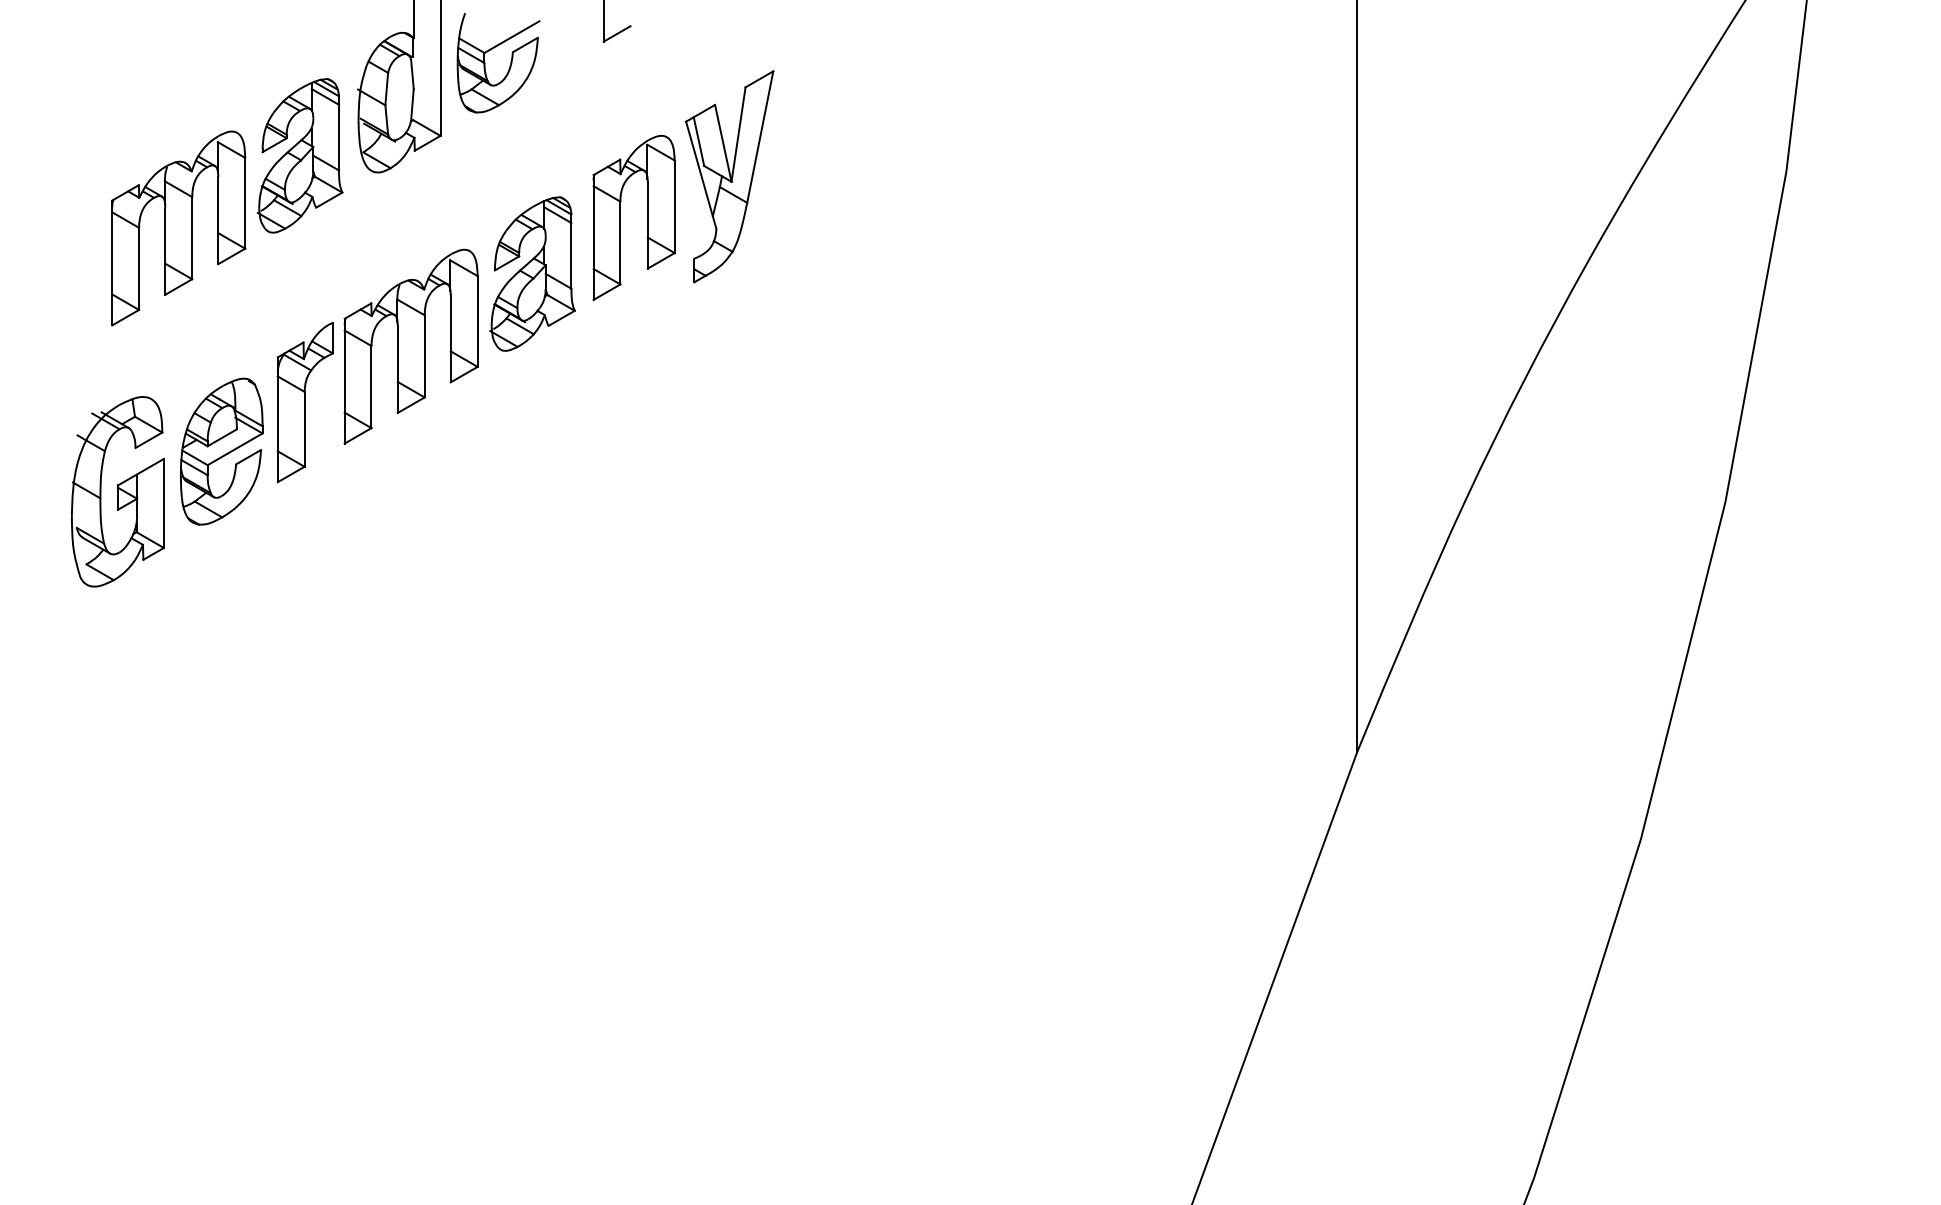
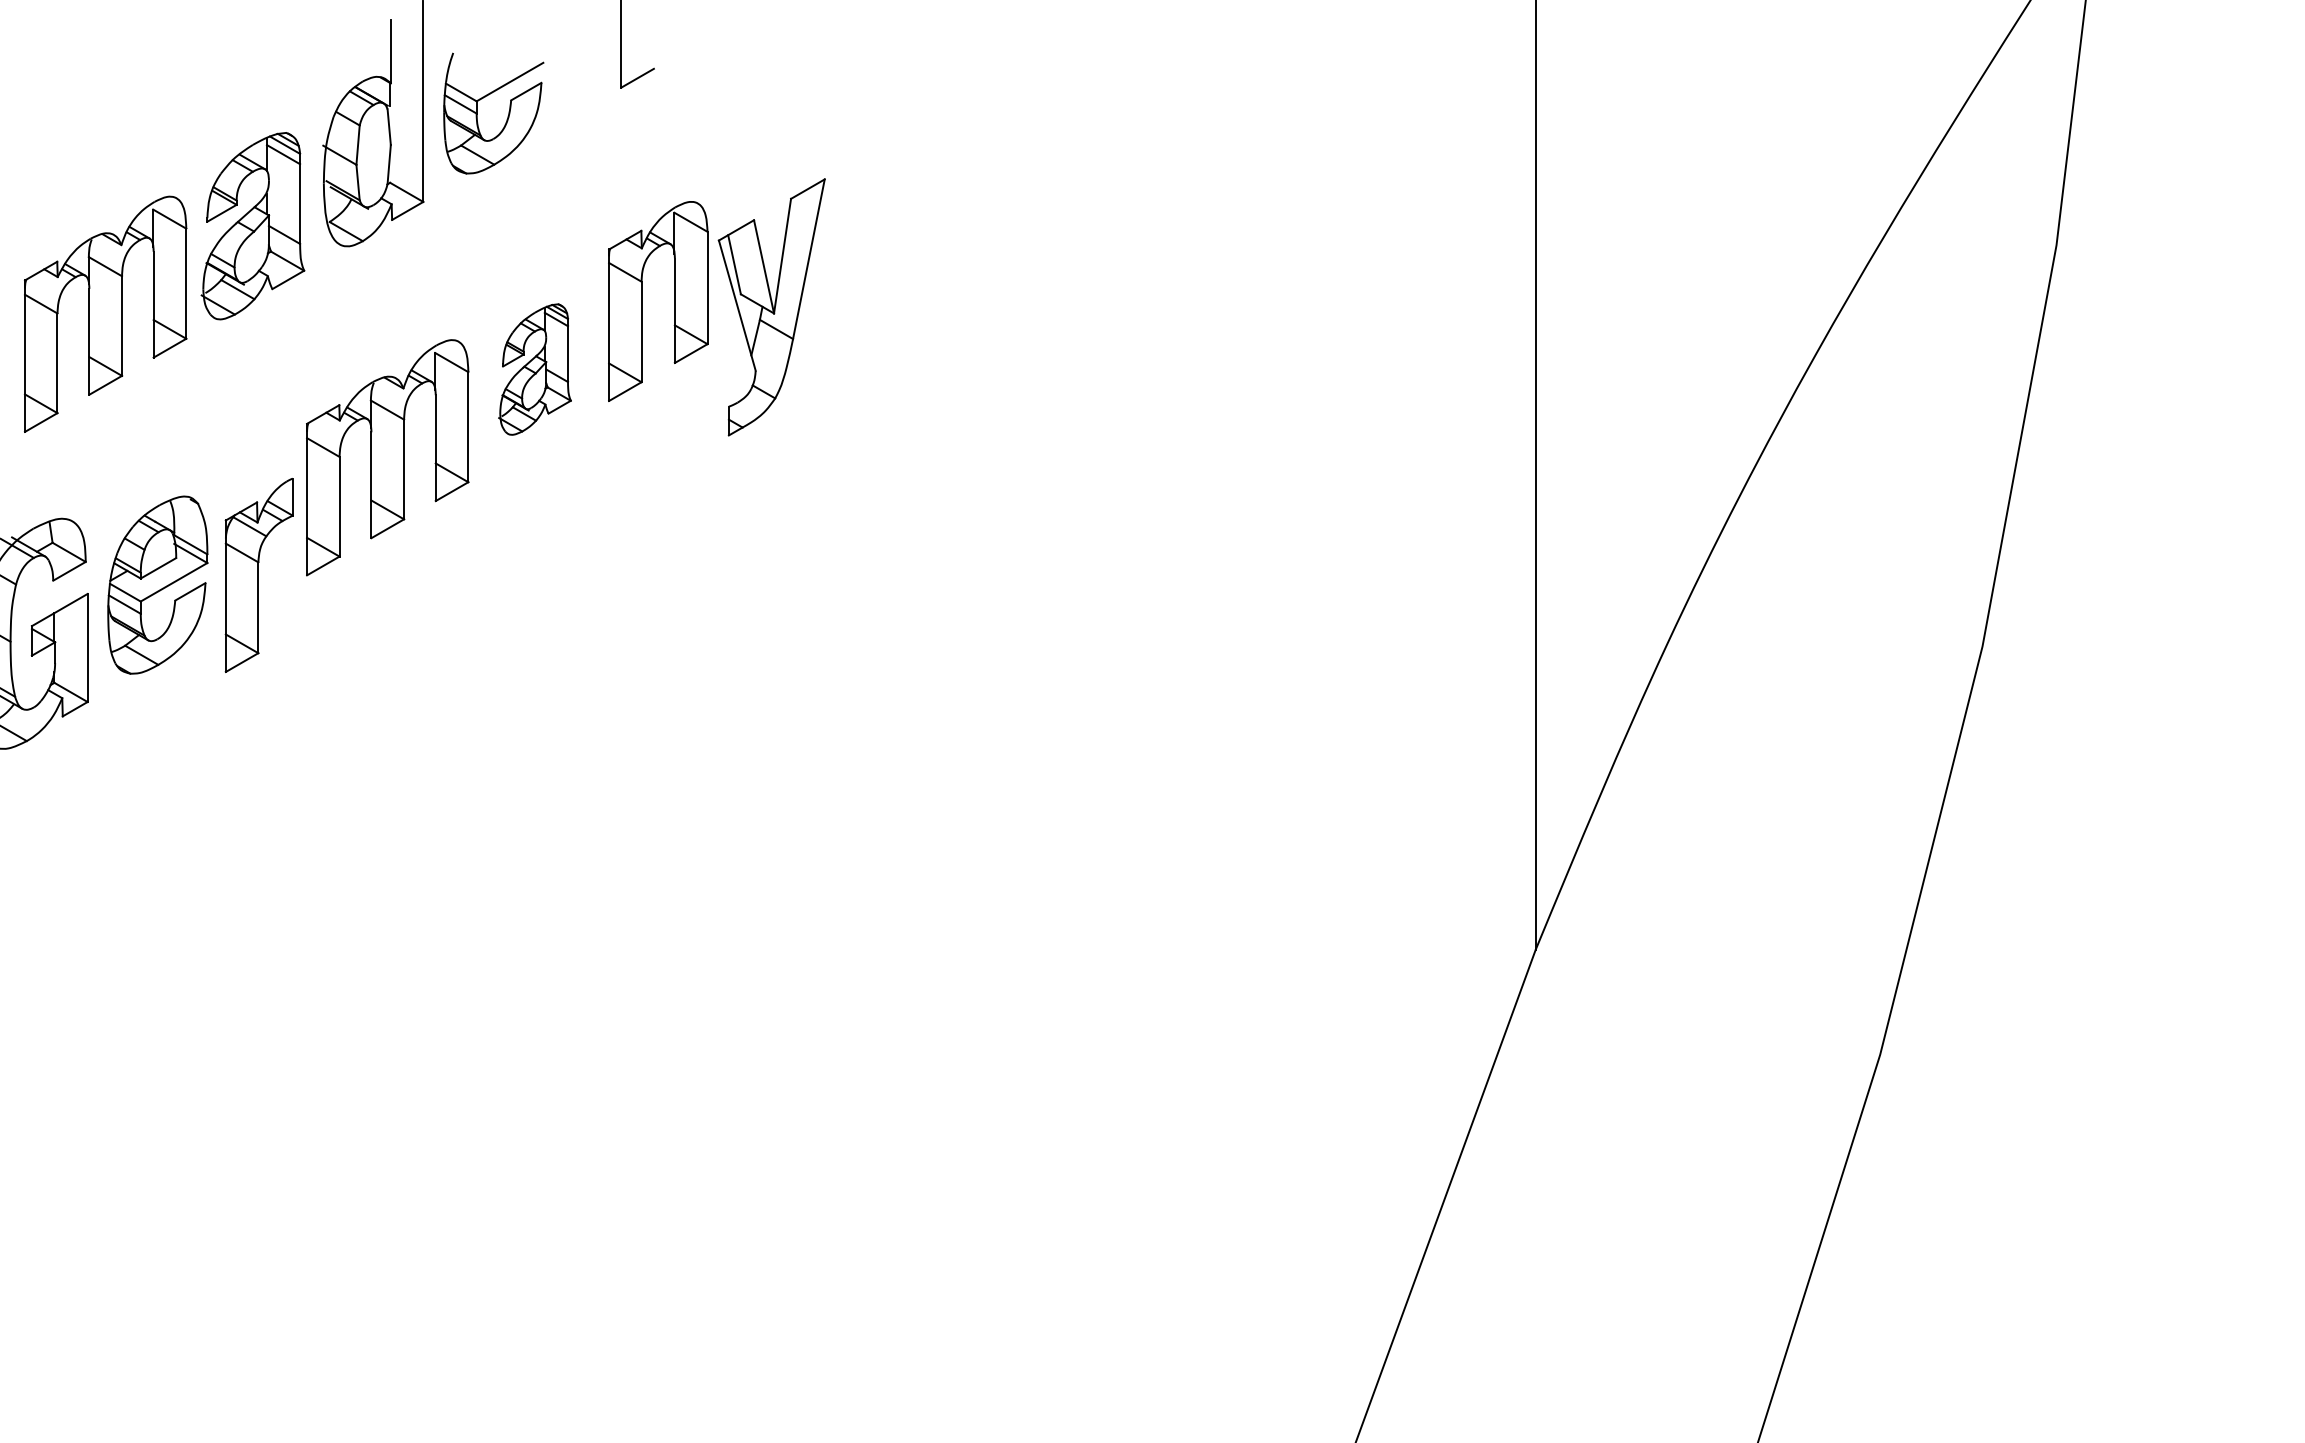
part: (729, 176) -> (771, 307), moved
part: (532, 273) -> (534, 368), size x0.7
part: (304, 402) -> (258, 575), moved

